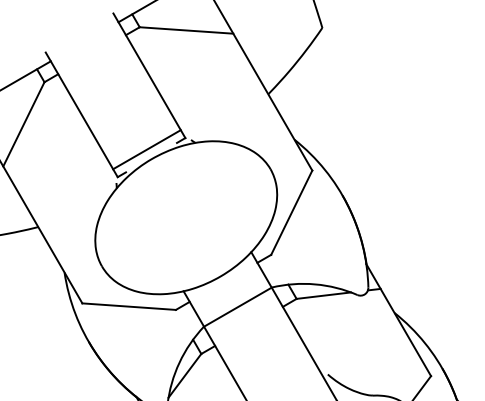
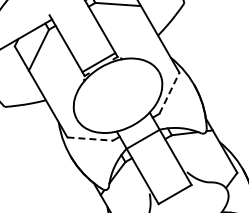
line: (291, 213) -> (169, 93), solid -> dashed
line: (129, 307) -> (90, 139), solid -> dashed

